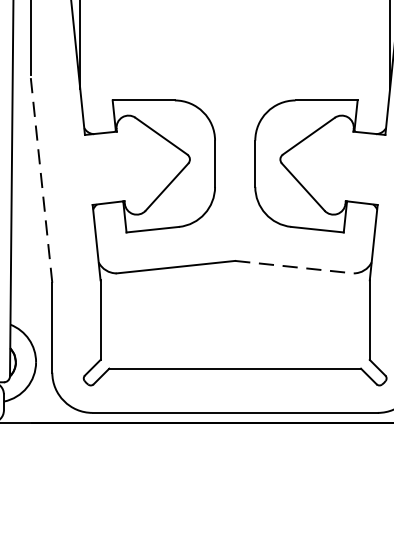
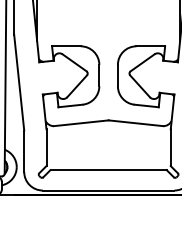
line: (42, 178) -> (19, 82), dashed -> solid
line: (293, 267) -> (135, 123), dashed -> solid

